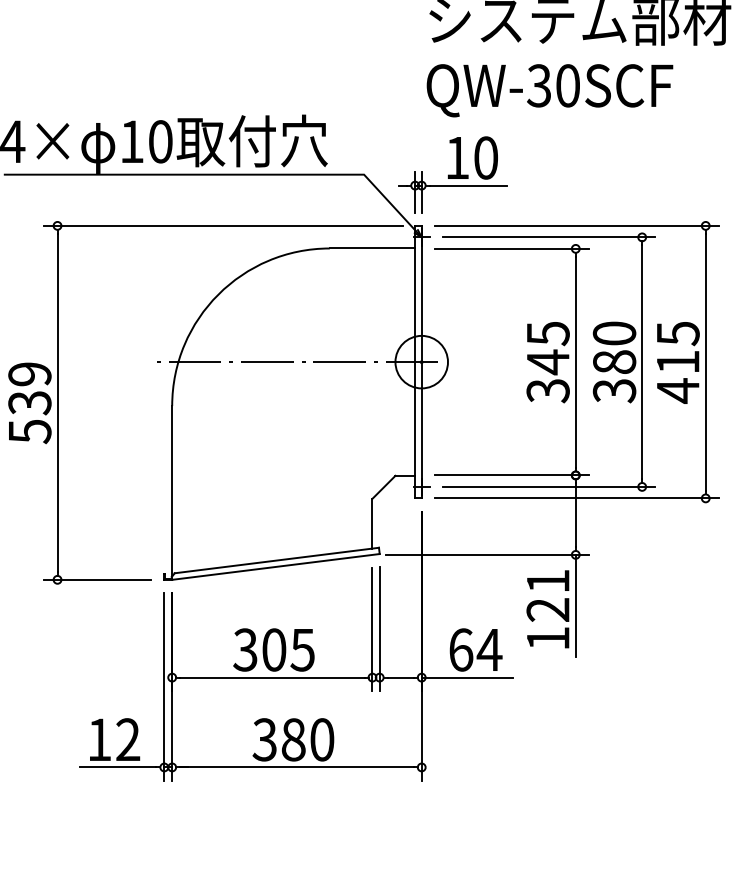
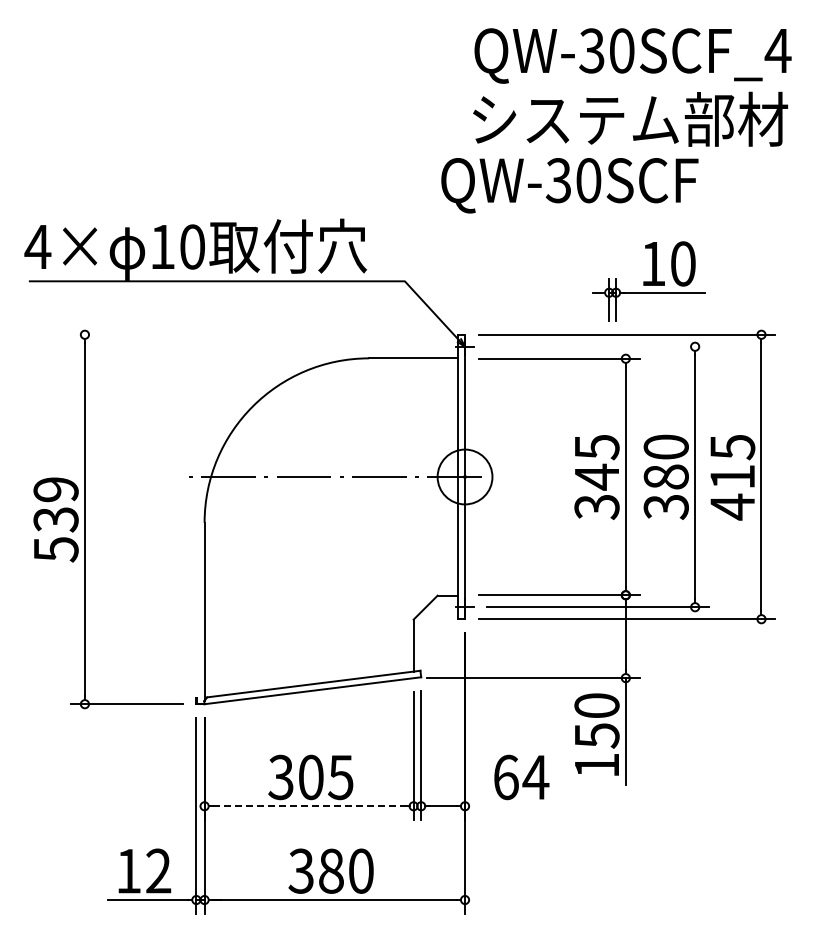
text: (549, 90) -> (569, 185), moved
part: (452, 174) -> (648, 281), moved
line: (223, 225) -> (258, 334), removed
line: (548, 237) -> (597, 346), removed
text: (547, 595) -> (596, 720), 121 -> 150
line: (272, 677) -> (309, 806), solid -> dashed
line: (467, 677) -> (512, 806), removed

